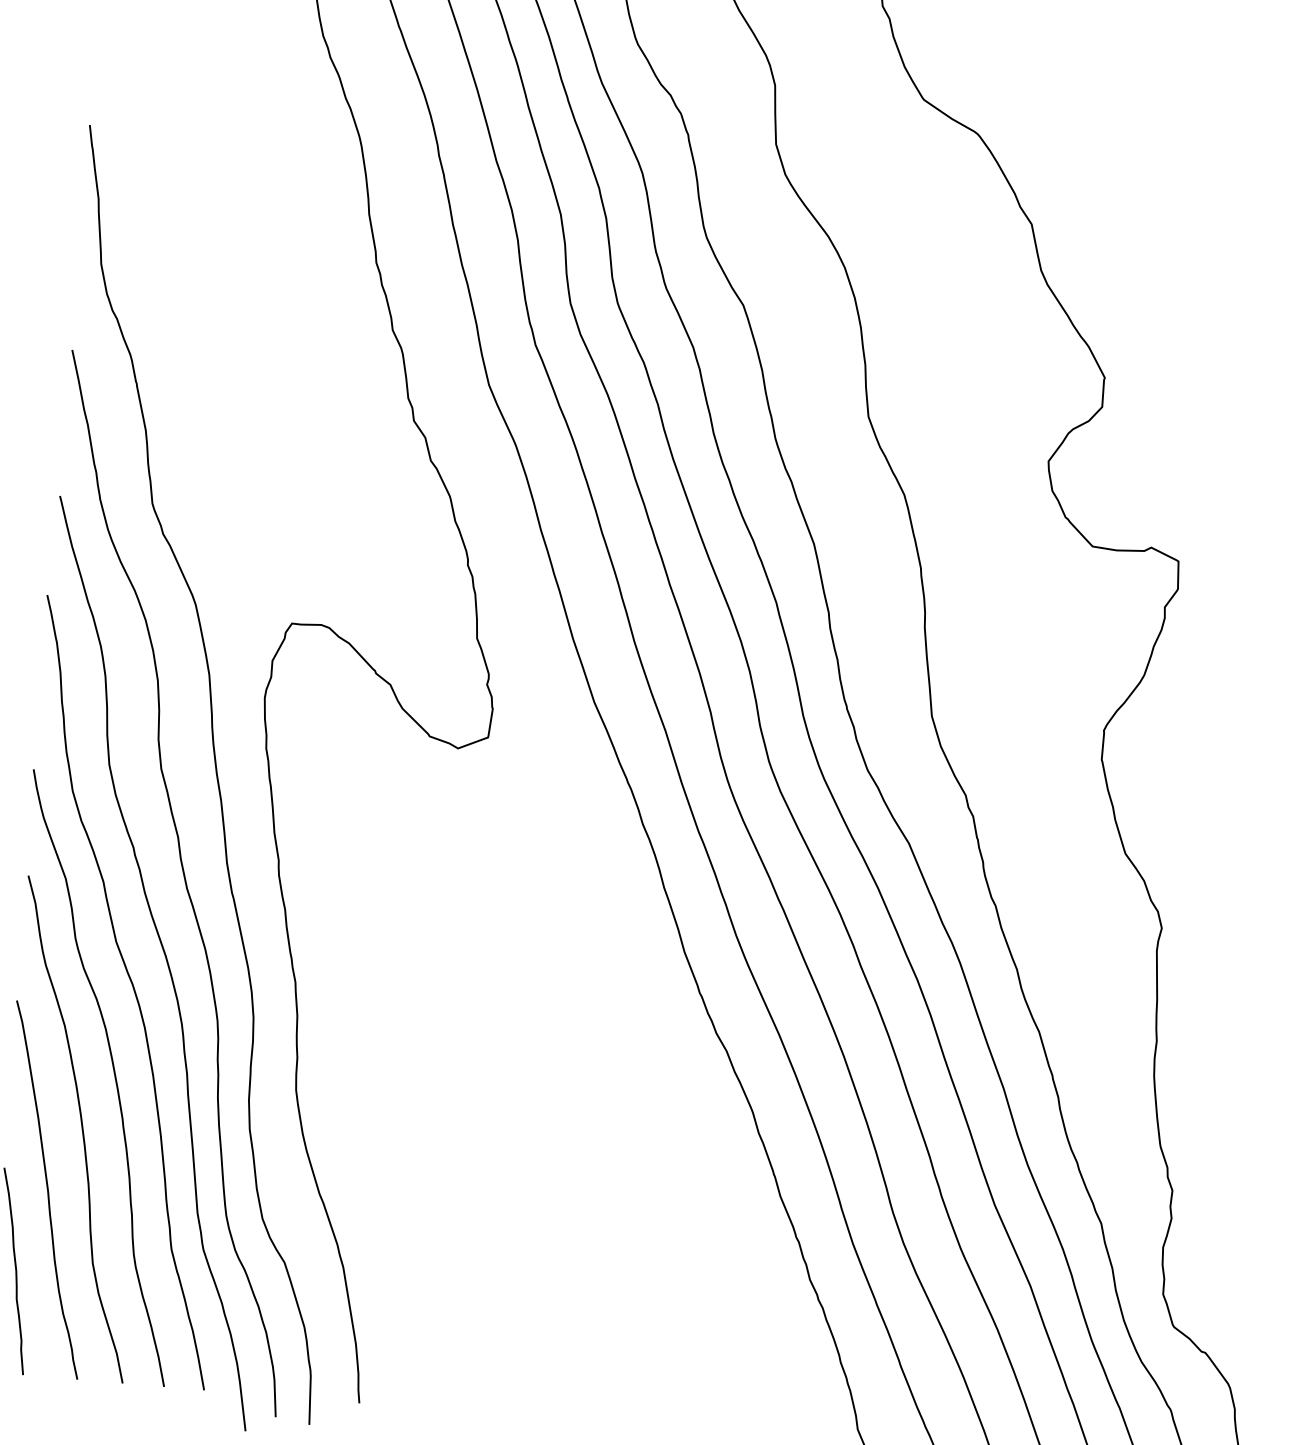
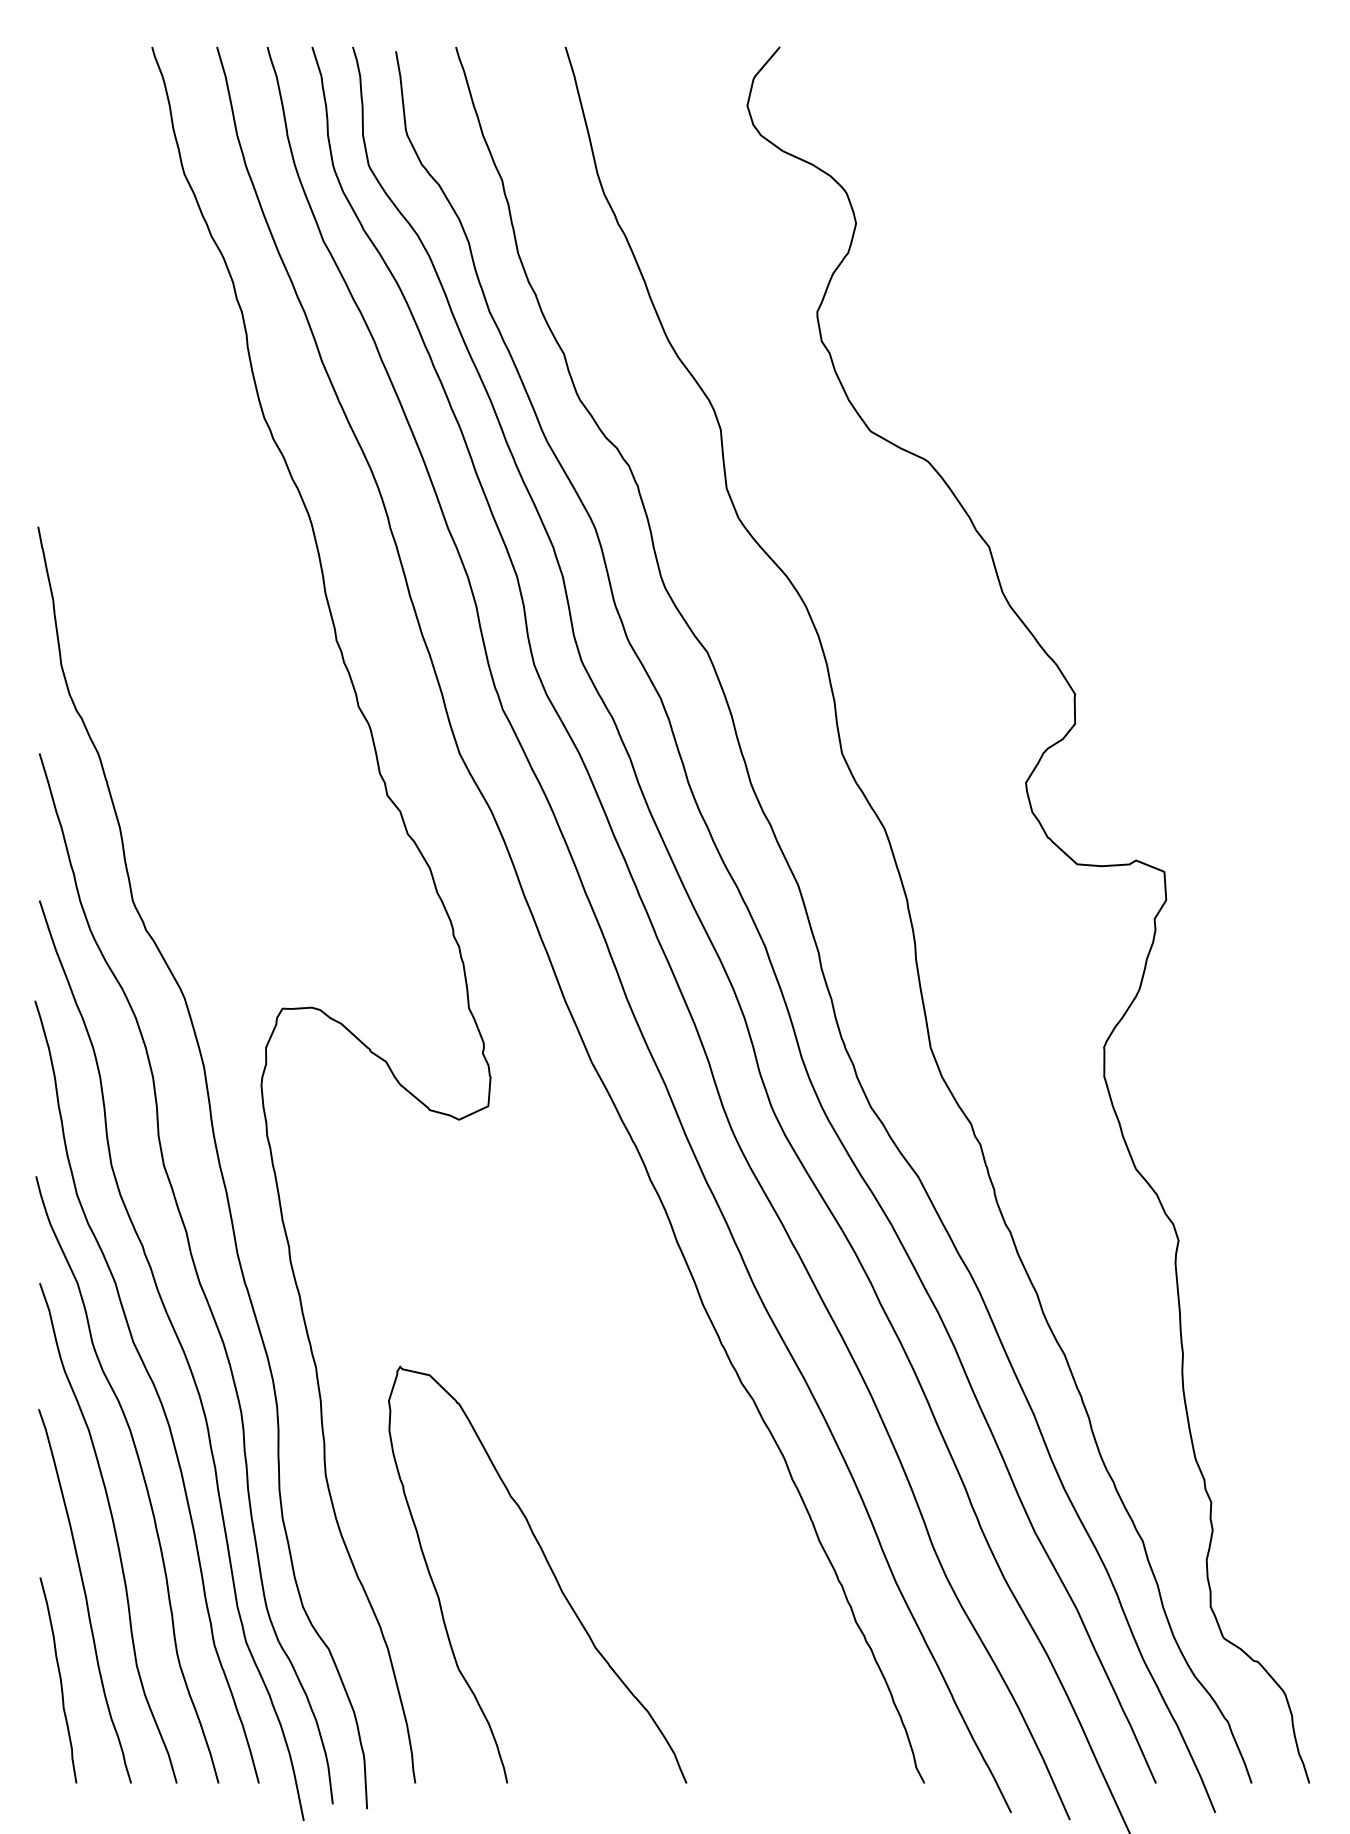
curve: (510, 1201) -> (549, 1568), added

